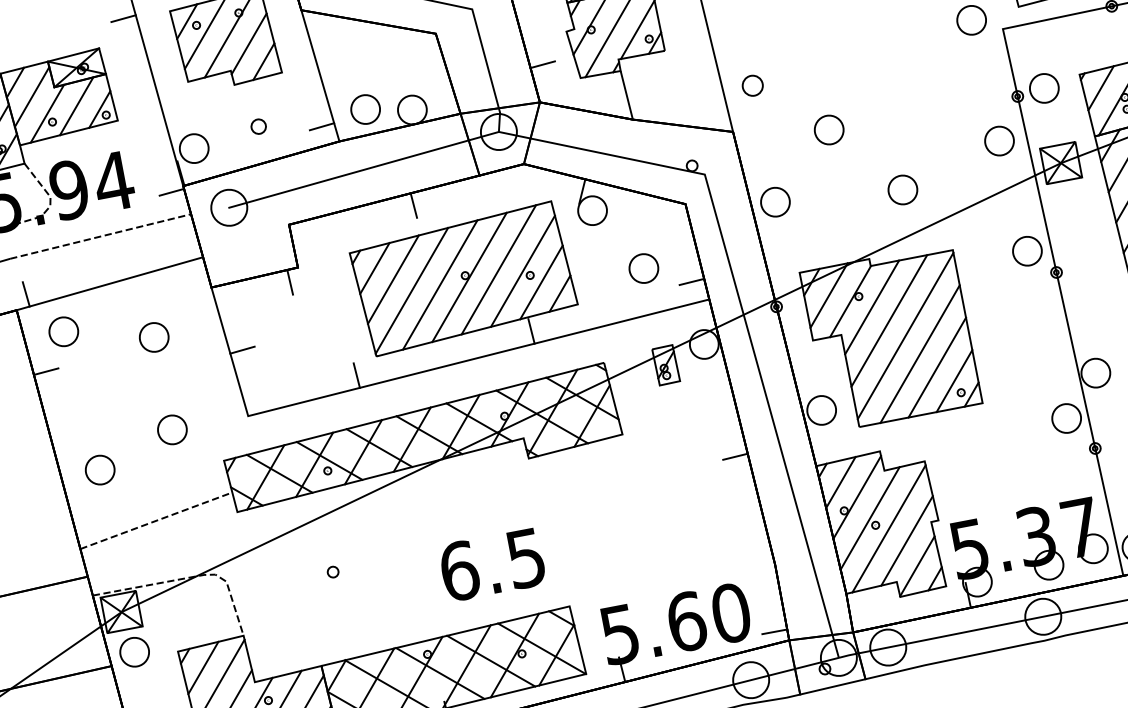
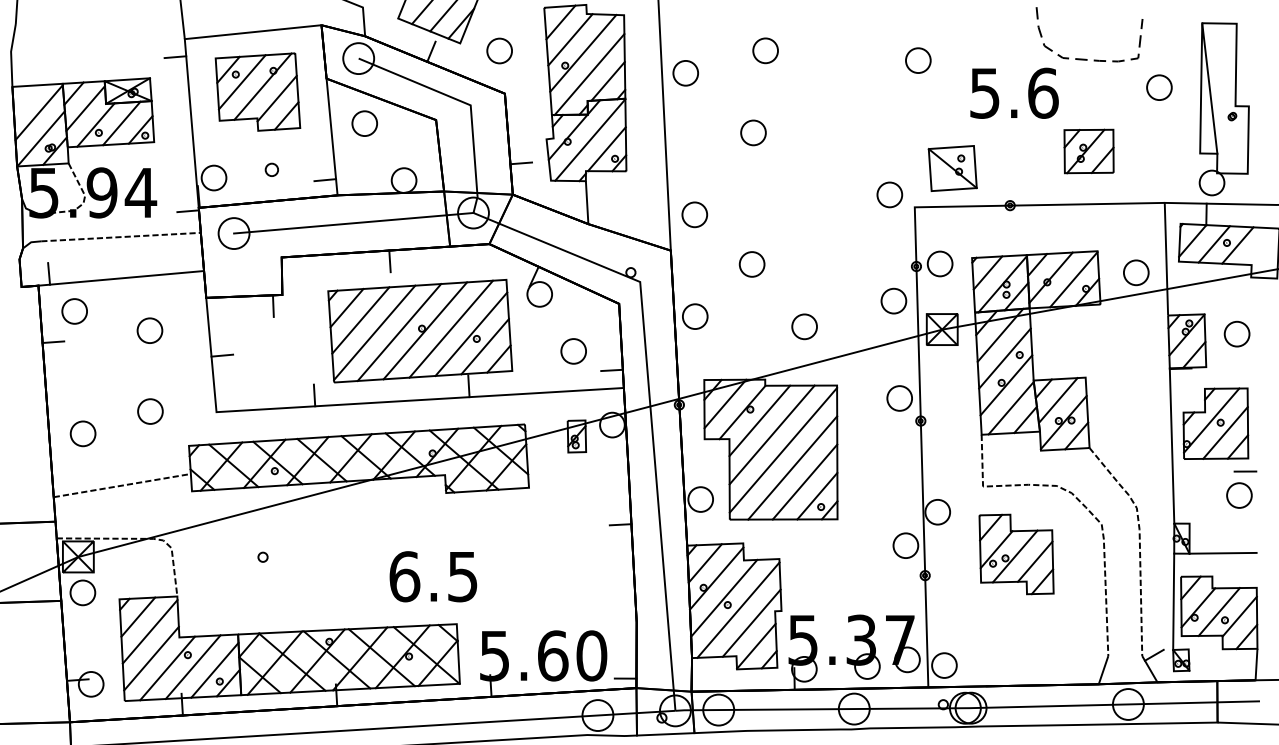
part: (752, 85) -> (694, 214), size x1.43
part: (365, 109) -> (364, 123), moved
text: (492, 564) -> (433, 576), moved

